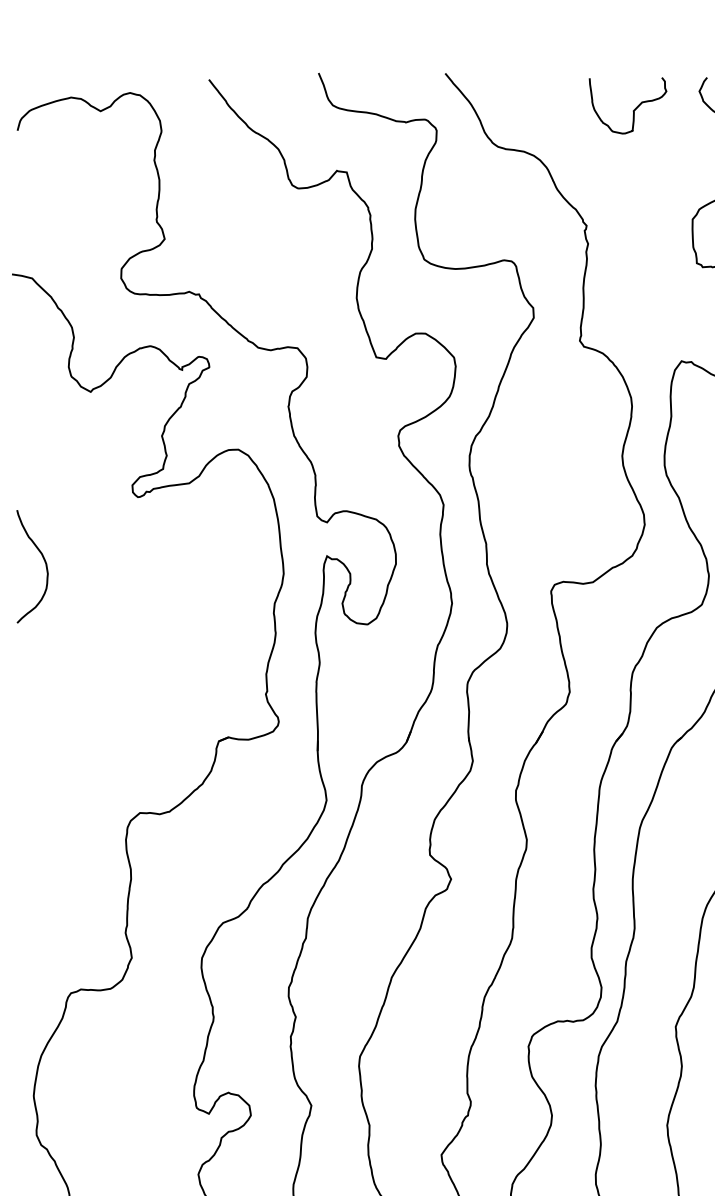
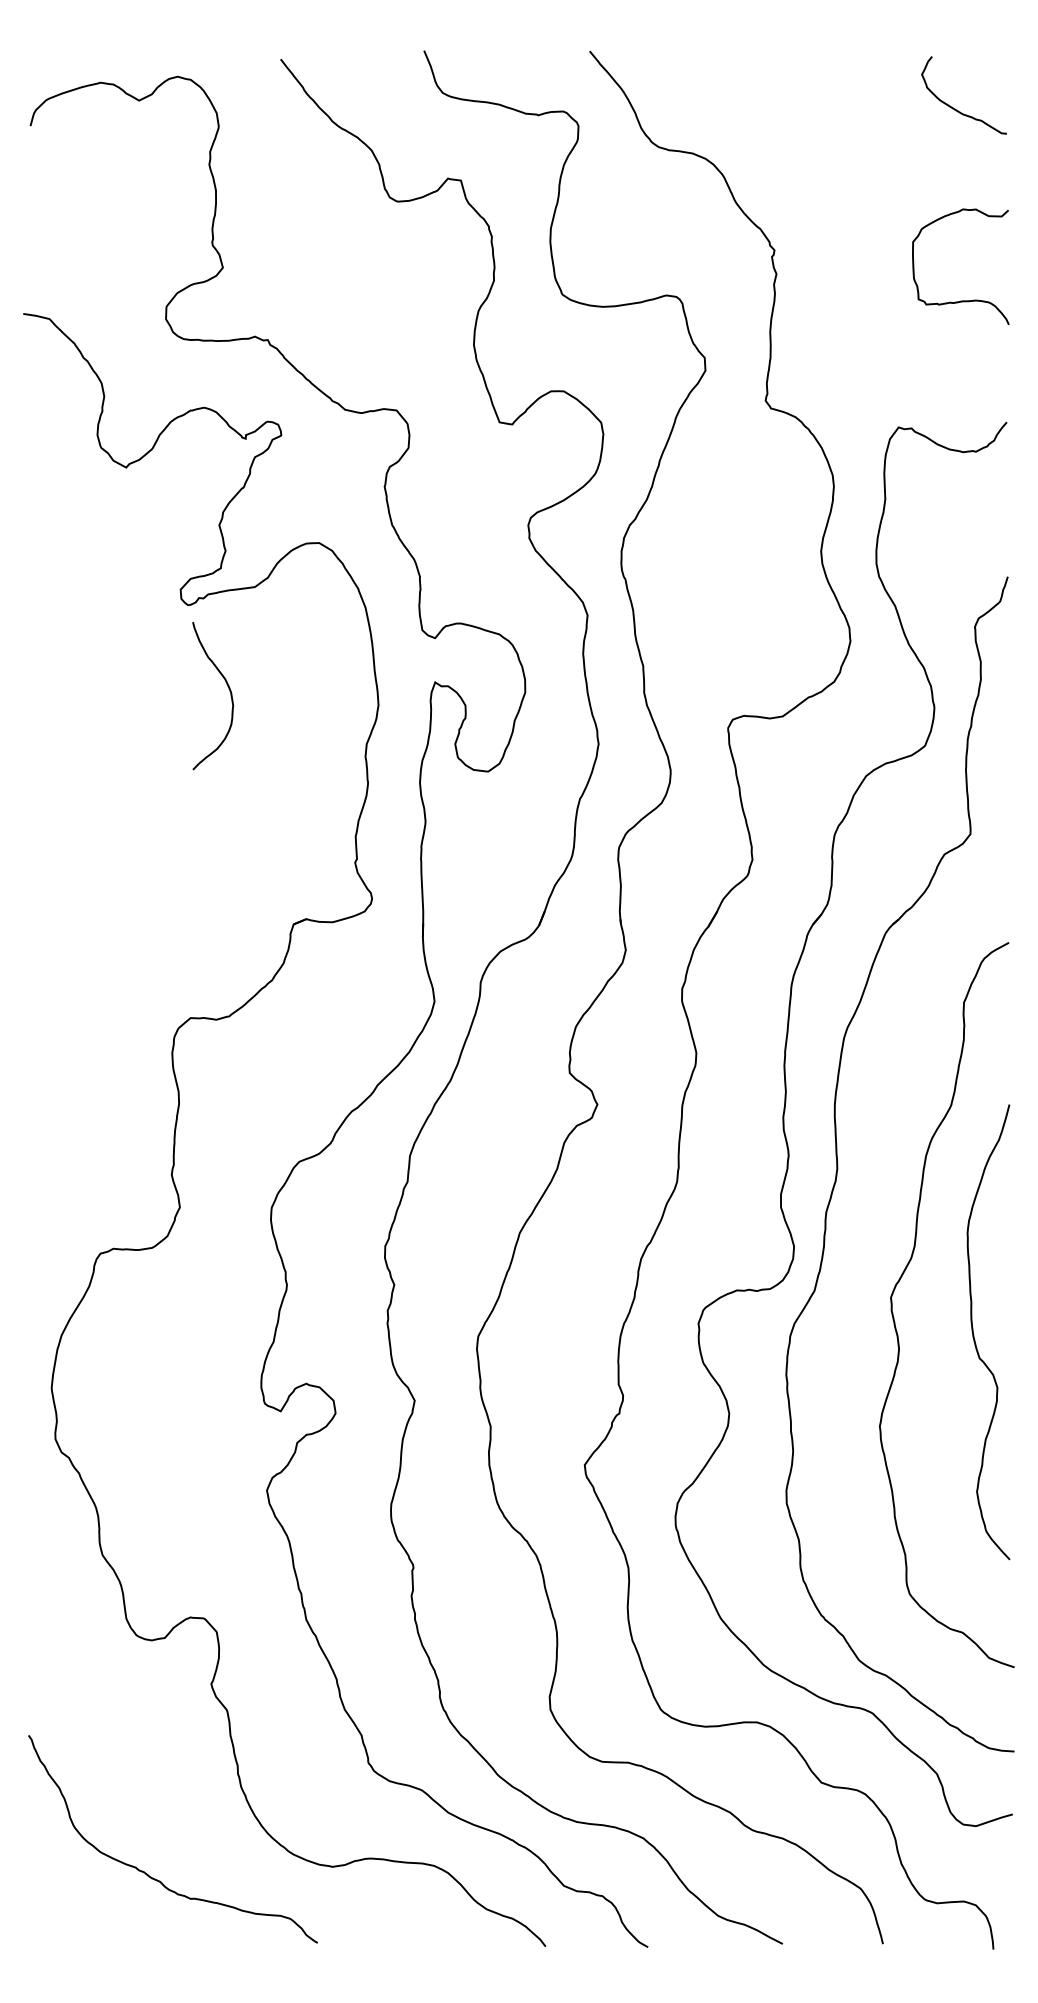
curve: (633, 110) -> (835, 99), removed
curve: (45, 563) -> (229, 691), moved

